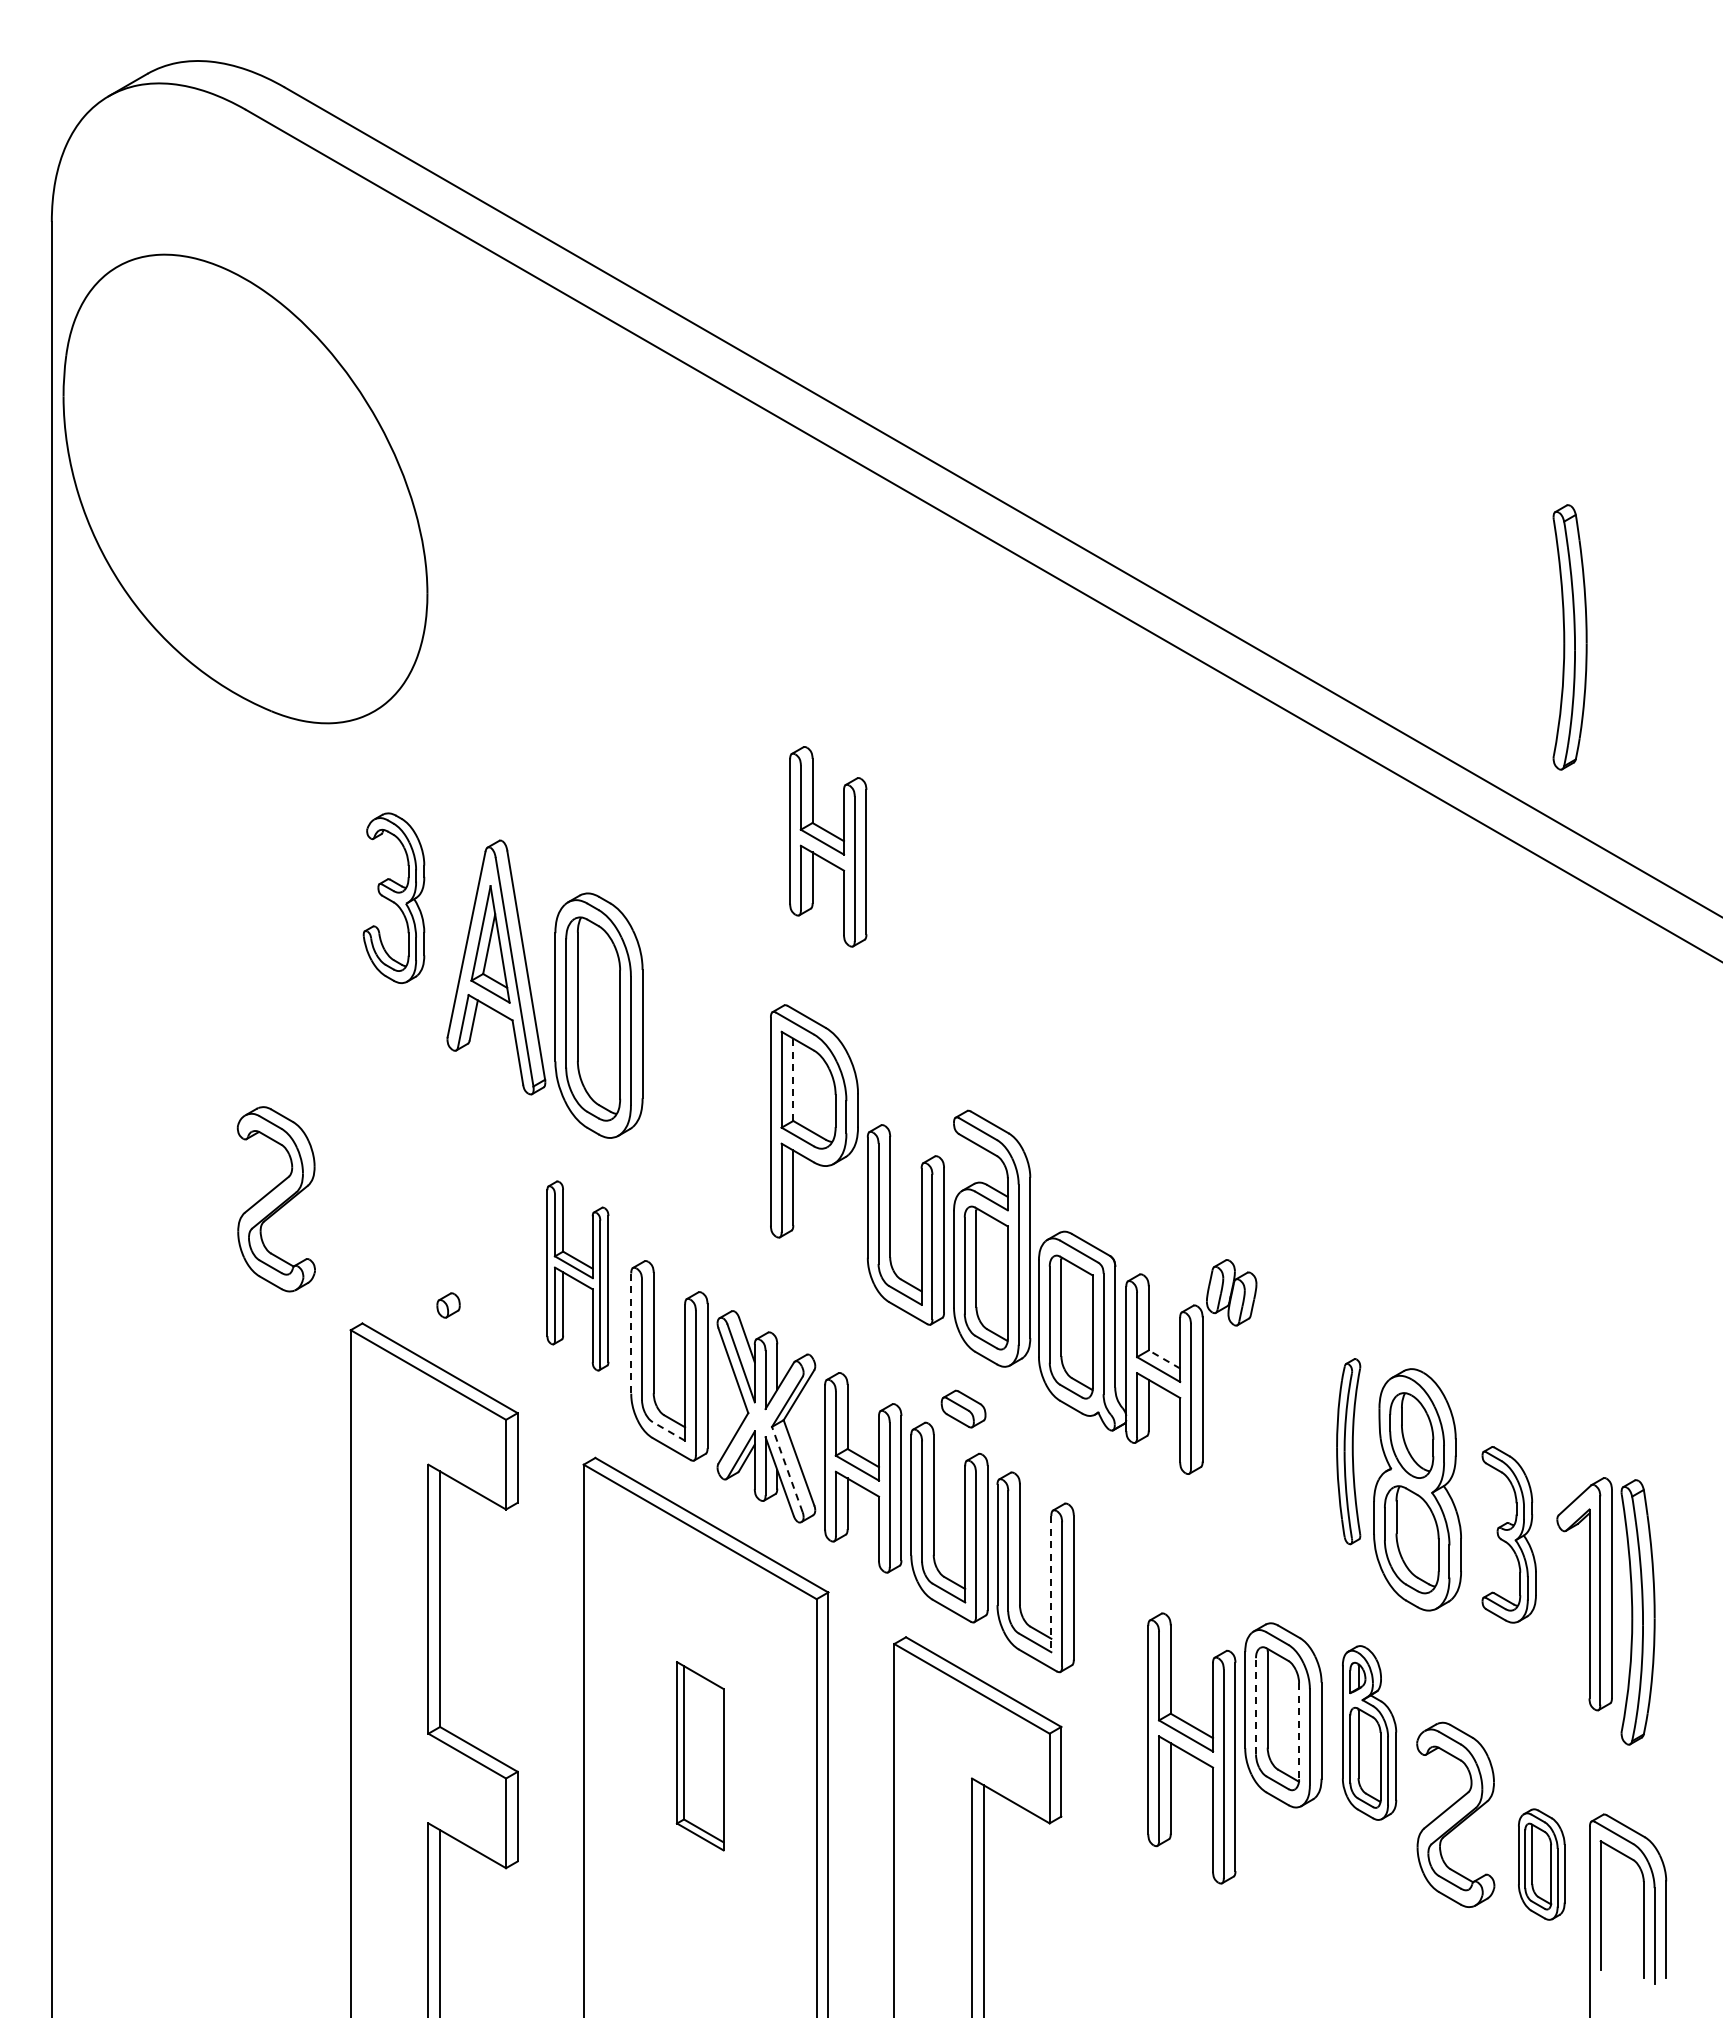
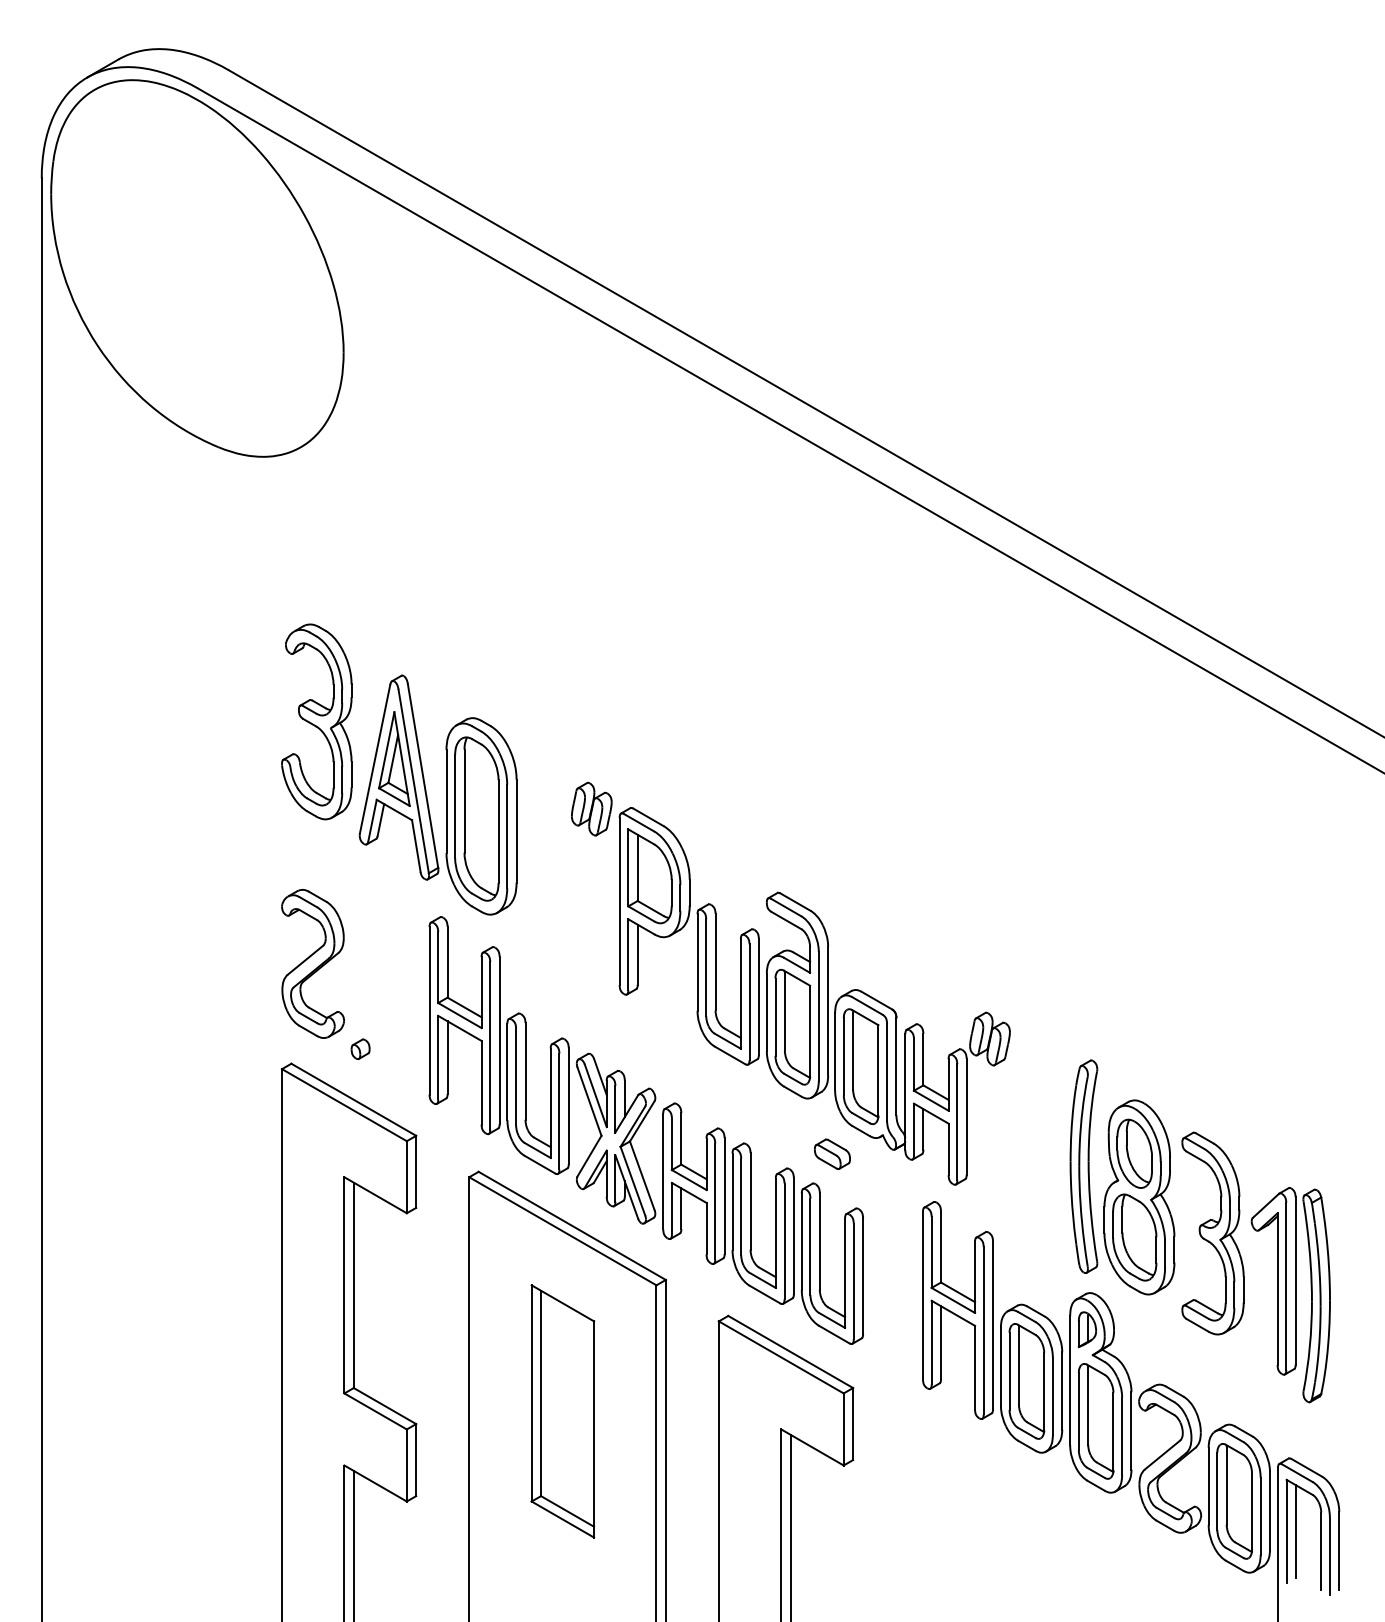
part: (245, 488) -> (197, 268), moved
part: (1569, 637) -> (1261, 512), removed
part: (828, 846) -> (665, 680), removed
part: (393, 898) -> (316, 722), size x1.43
part: (735, 1006) -> (591, 808), added
line: (793, 1079) -> (637, 867), dashed -> solid
part: (275, 1199) -> (312, 964), moved
part: (577, 1275) -> (464, 1025), size x1.43
line: (631, 1334) -> (507, 1072), dashed -> solid
line: (1164, 1359) -> (936, 1092), dashed -> solid
part: (963, 1408) -> (832, 1153), moved
line: (668, 1431) -> (537, 1150), dashed -> solid
part: (1348, 1451) -> (1083, 1166), size x1.43
line: (787, 1469) -> (633, 1181), dashed -> solid
part: (1509, 1534) -> (1213, 1233), size x1.43
line: (1051, 1584) -> (845, 1273), dashed -> solid
line: (1256, 1705) -> (1009, 1370), dashed -> solid
line: (1299, 1731) -> (1044, 1391), dashed -> solid
part: (1369, 1732) -> (1100, 1392), size x1.43
part: (1191, 1748) -> (957, 1310), moved
part: (700, 1756) -> (563, 1411), size x1.67
part: (1541, 1864) -> (1239, 1498), size x1.67
line: (1612, 1904) -> (1296, 1530), added

